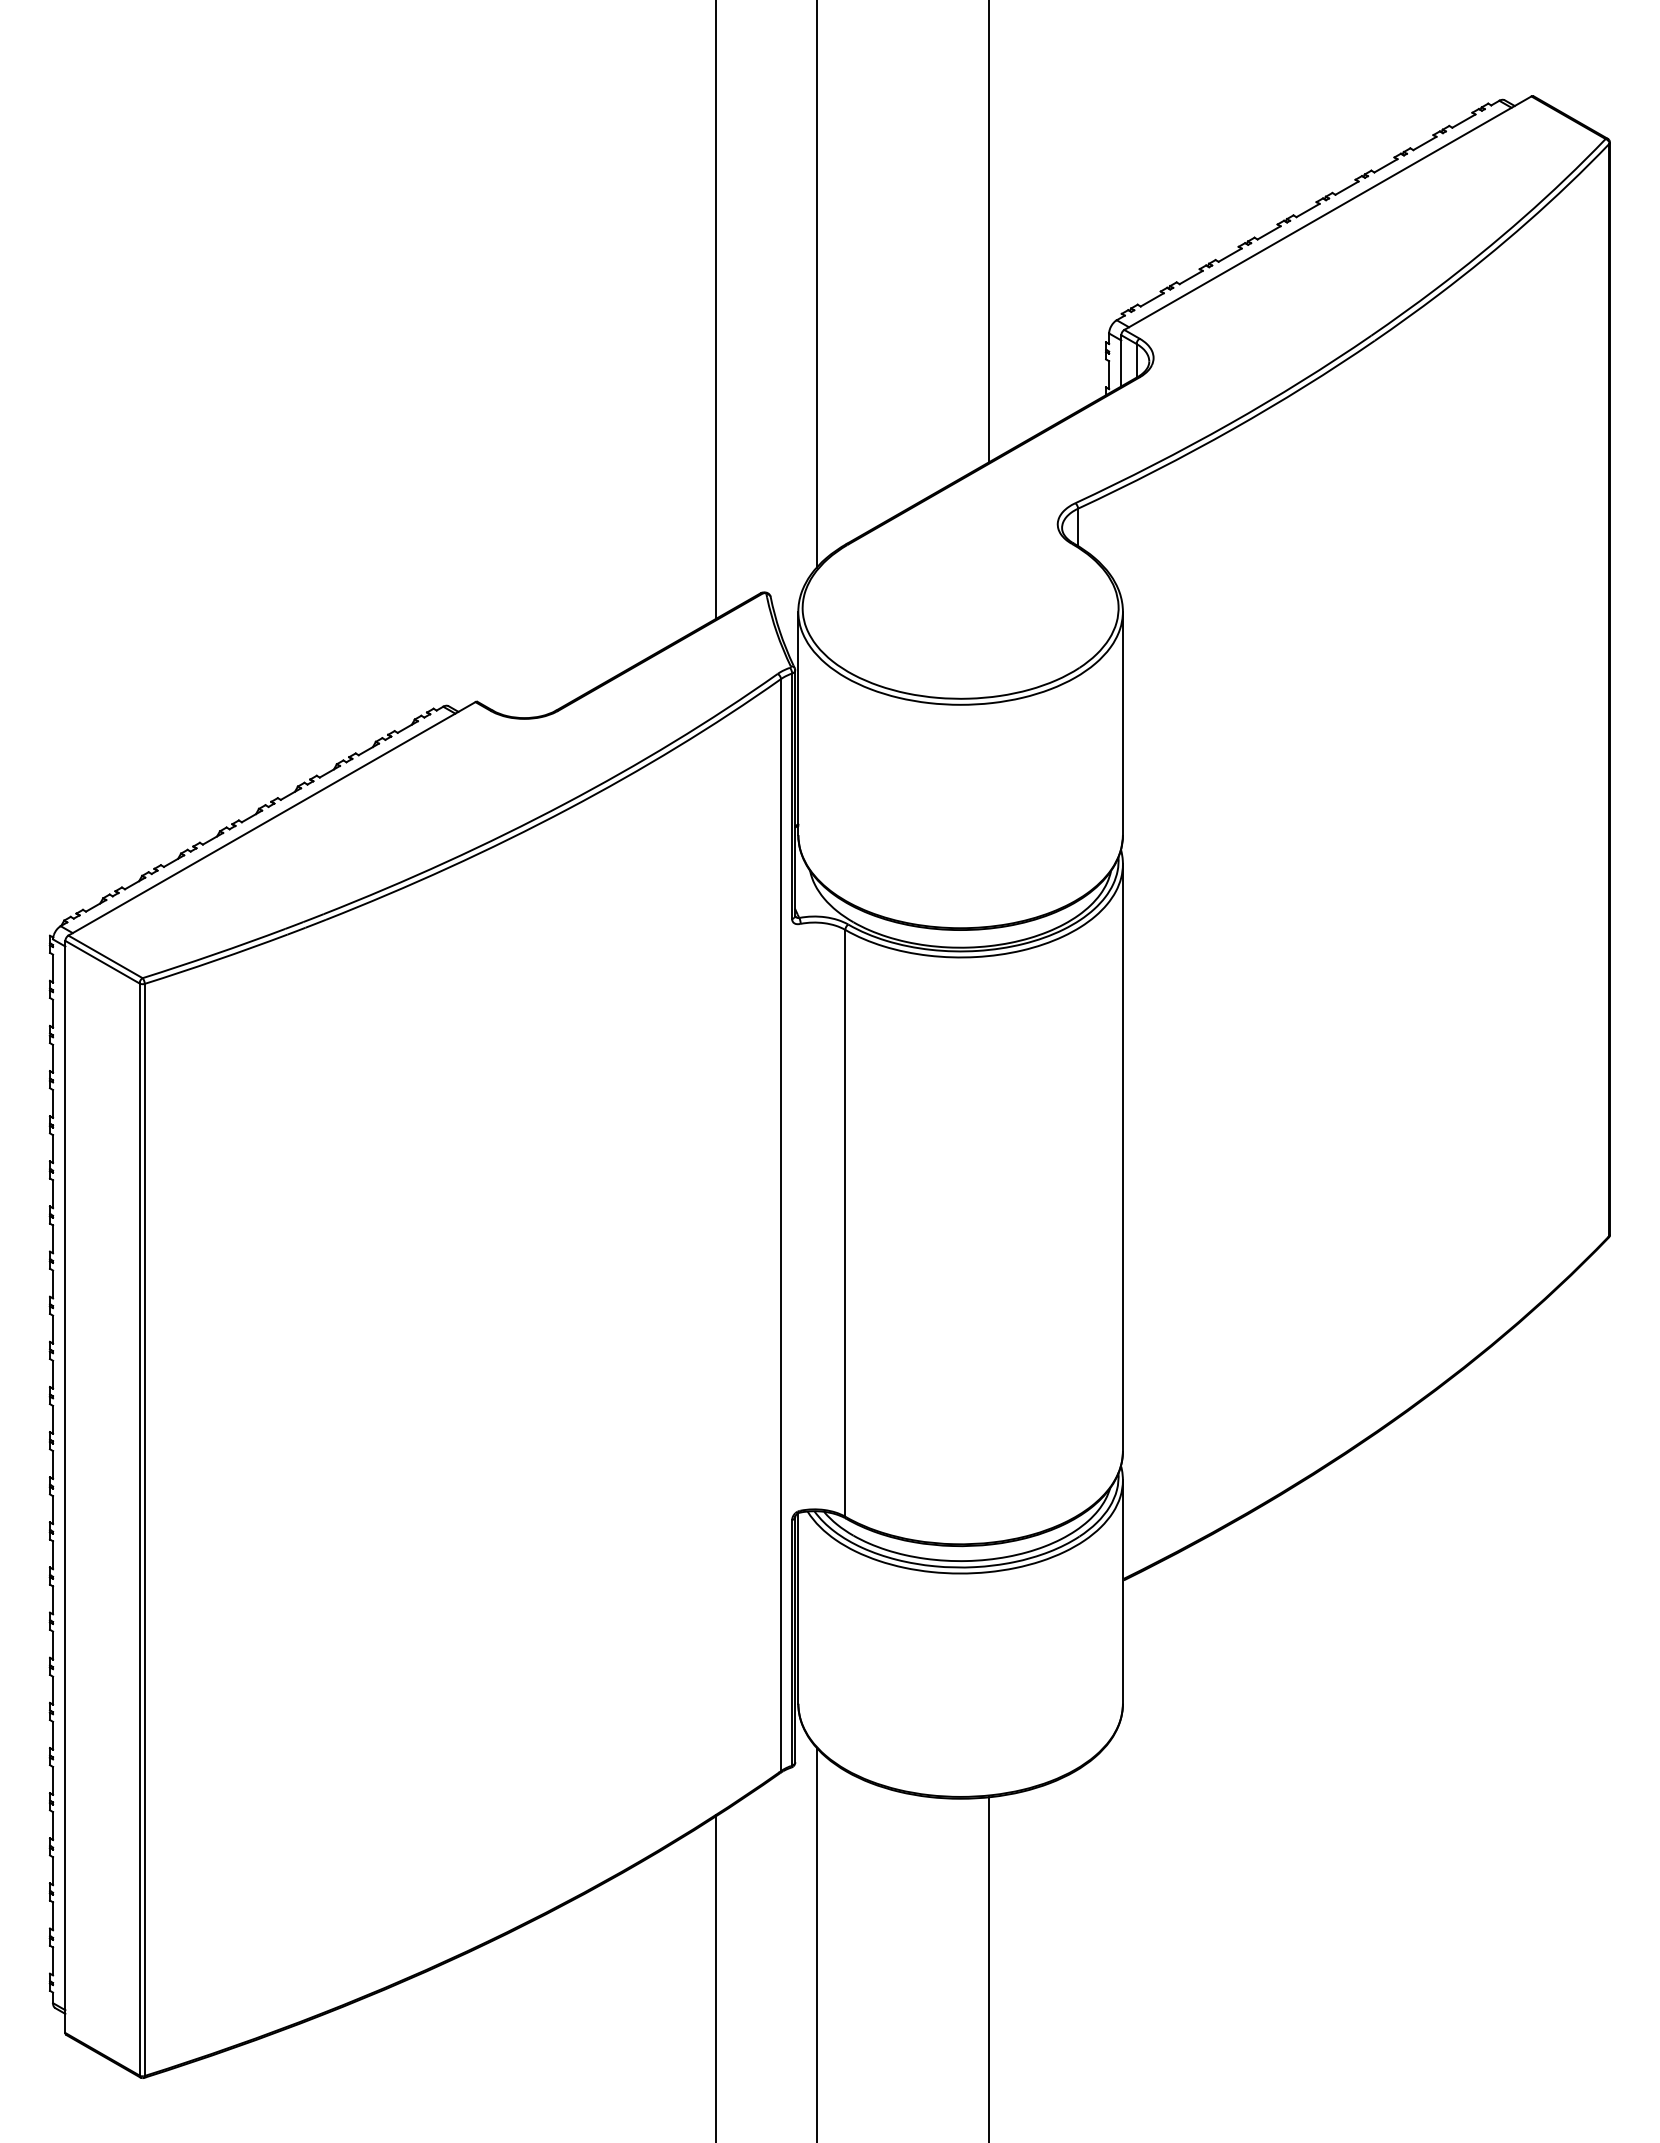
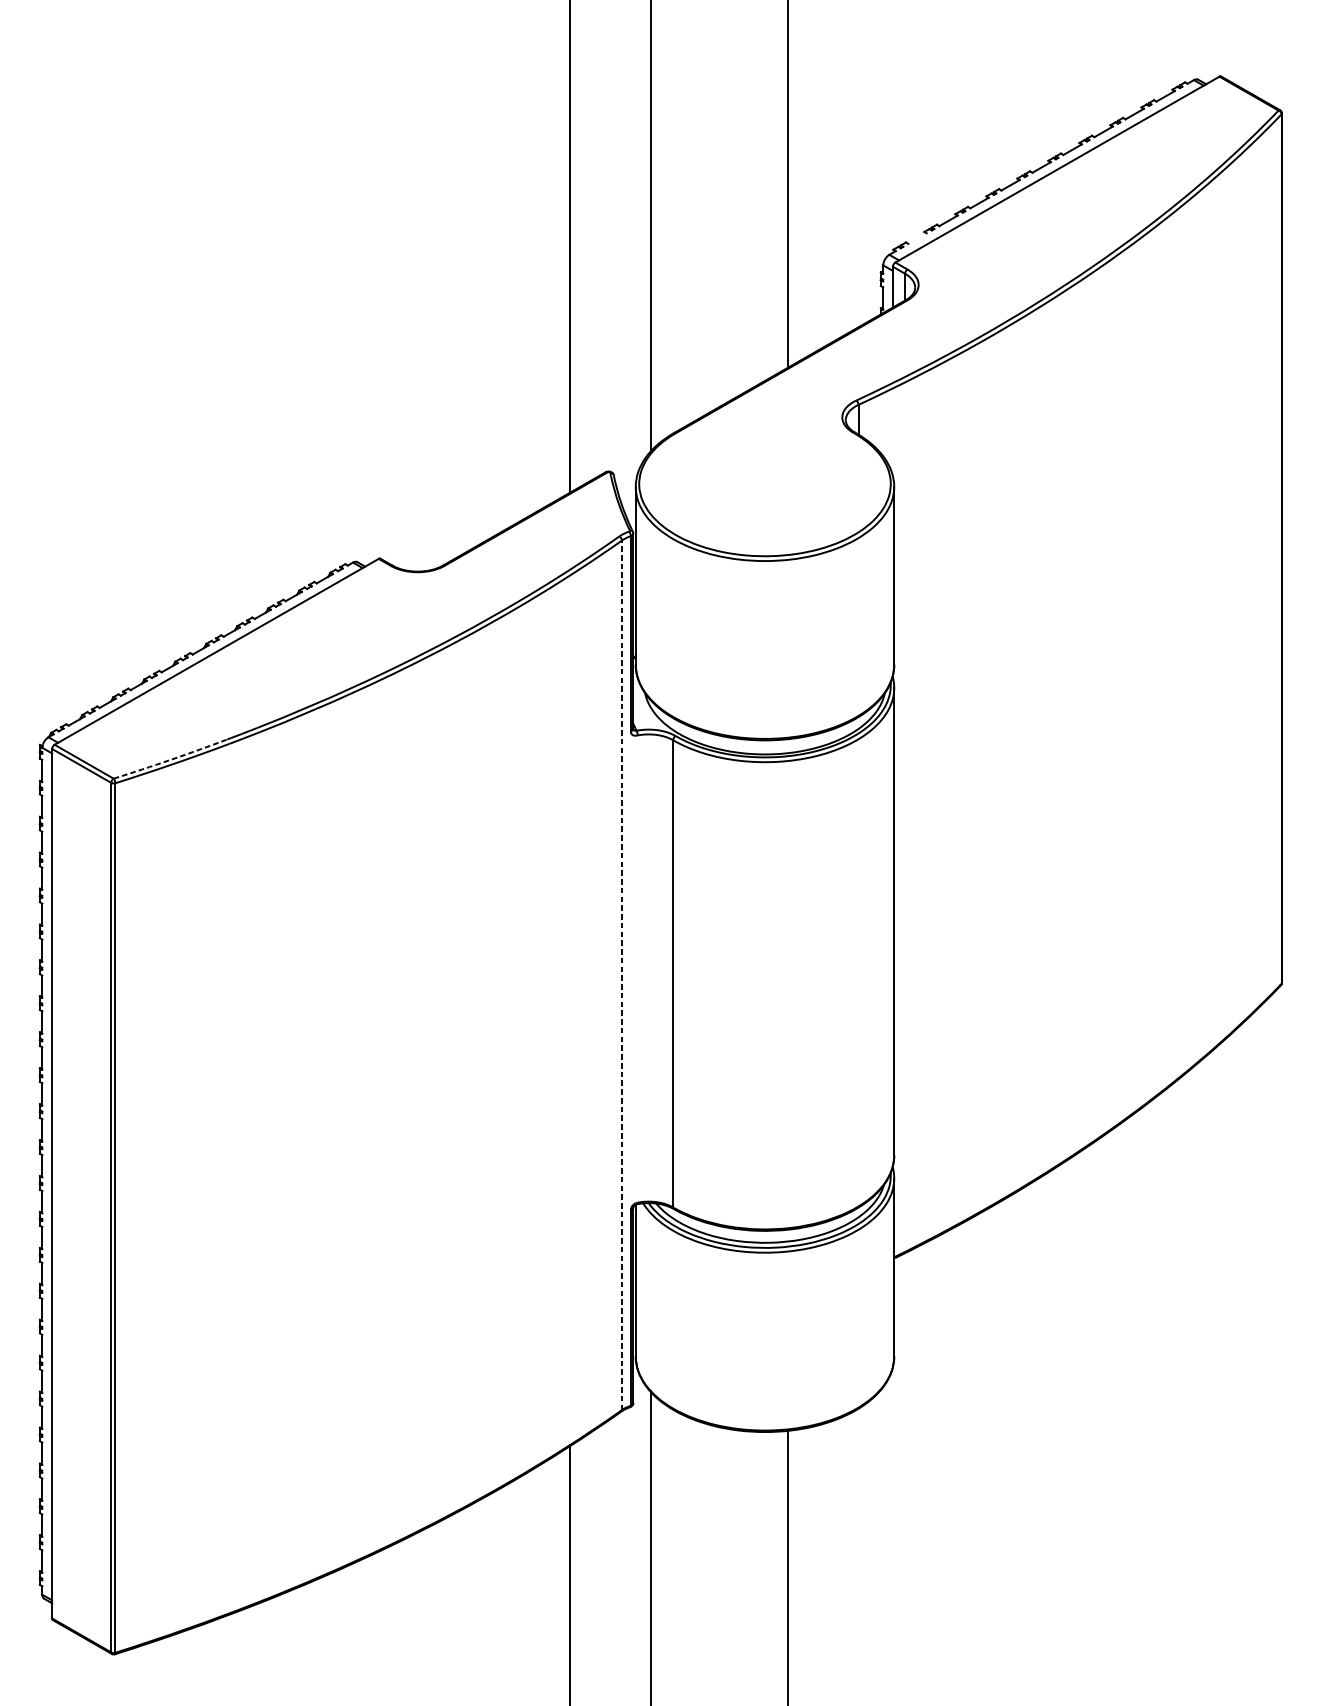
line: (1151, 299) -> (916, 238), removed
arc: (214, 954) -> (170, 759), solid -> dashed
line: (781, 1224) -> (622, 974), solid -> dashed

